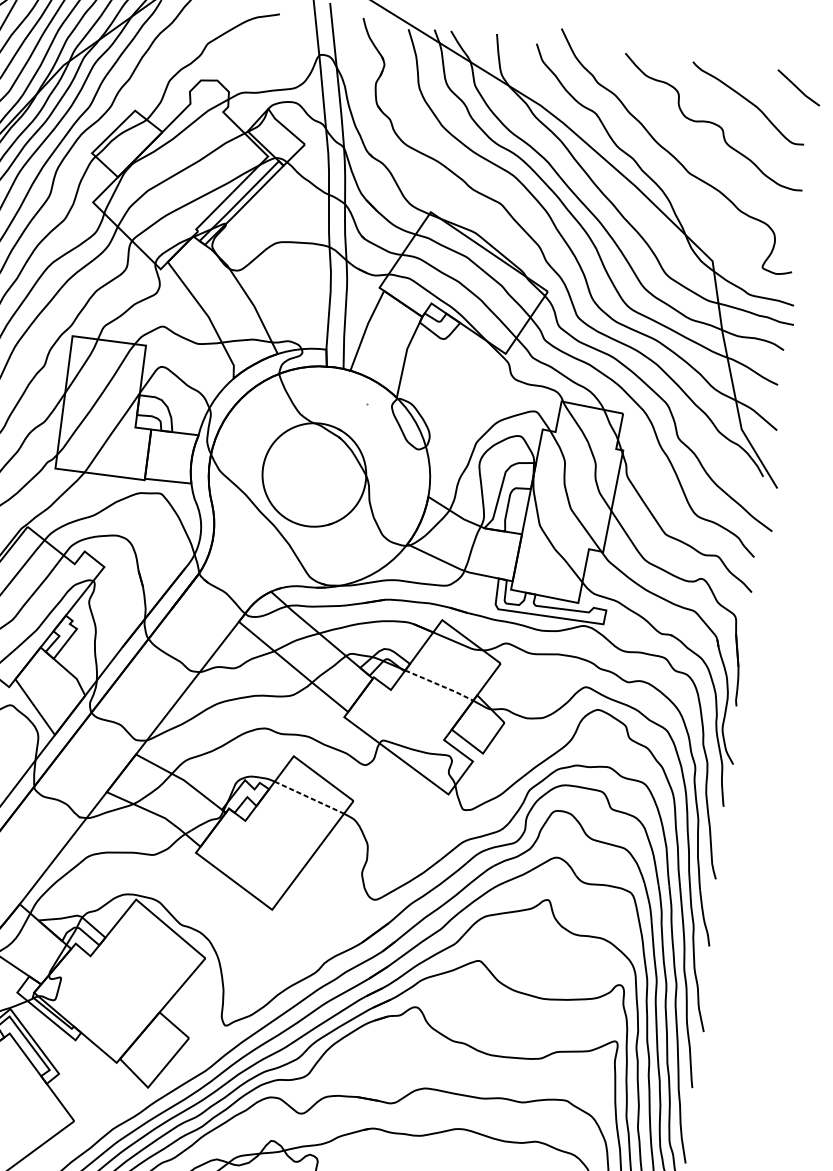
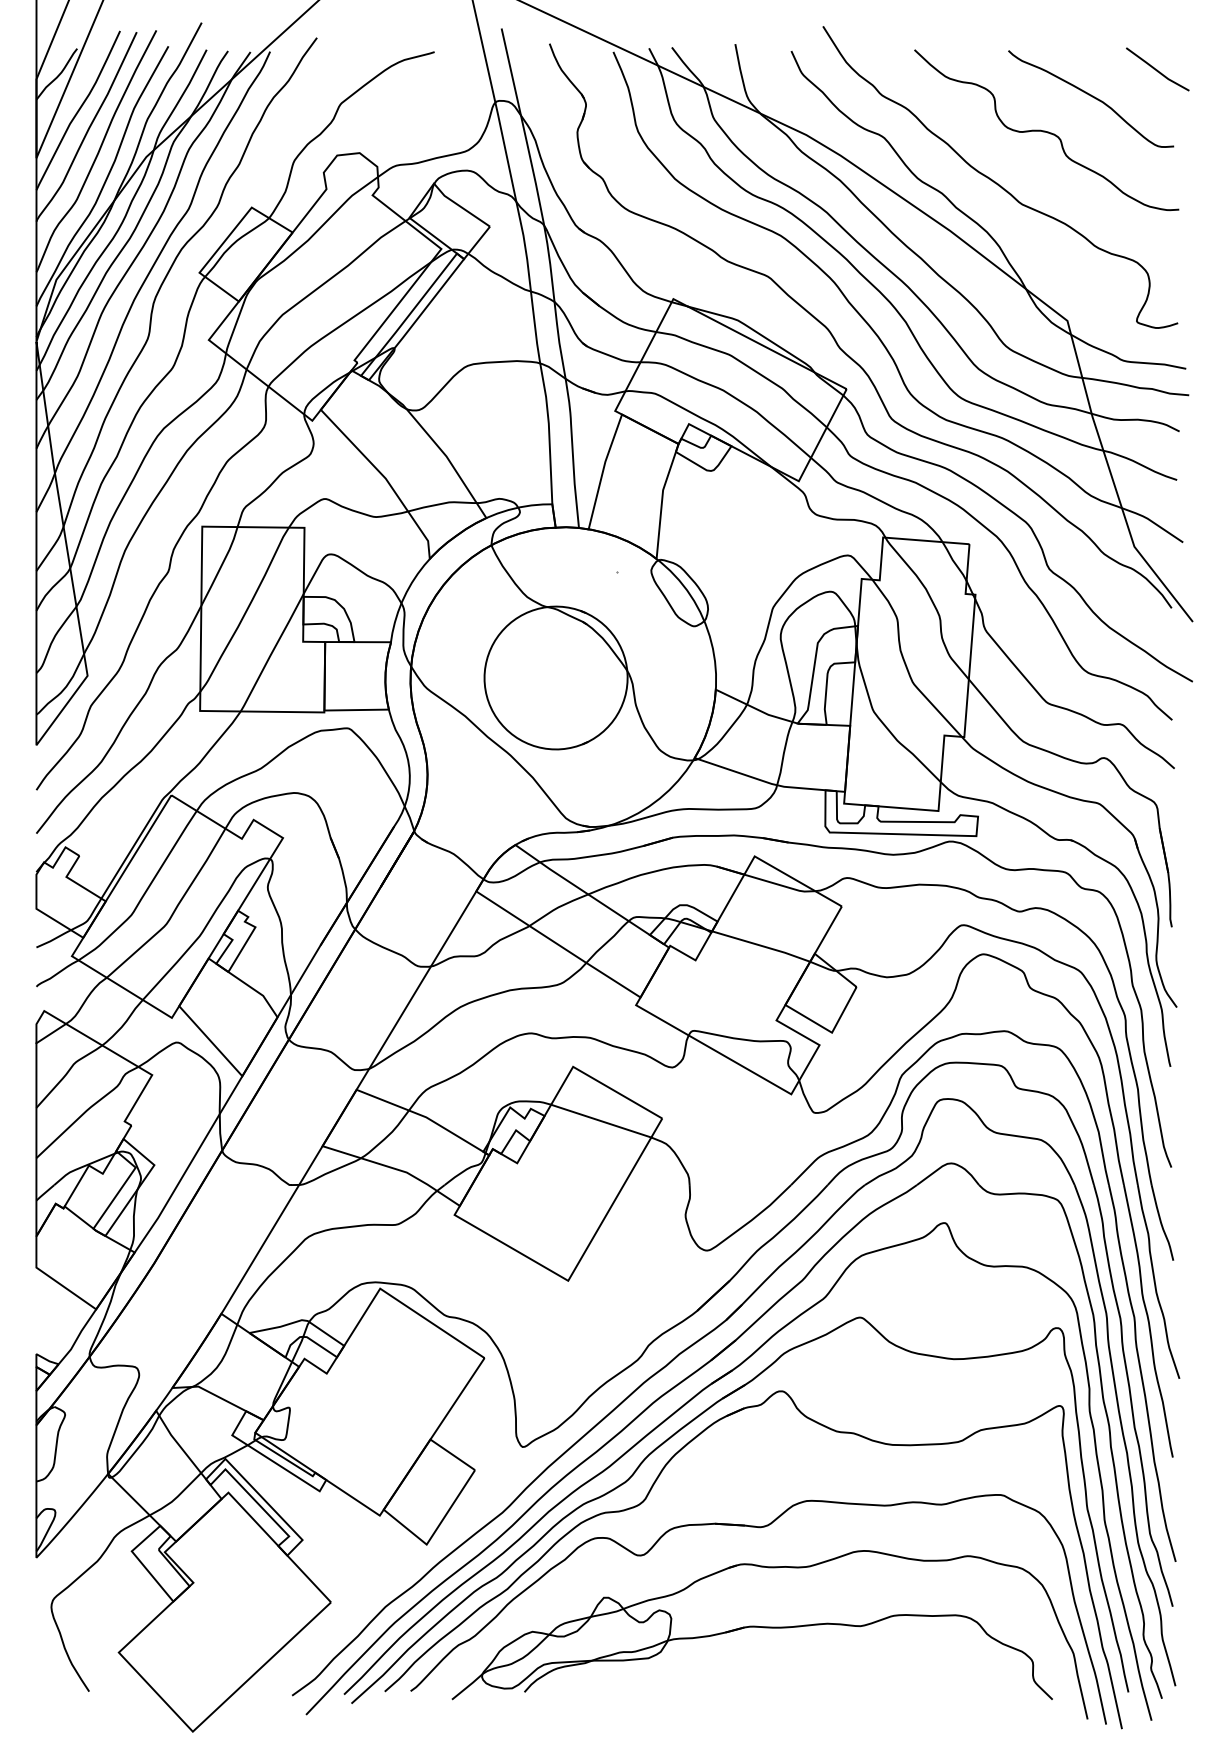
line: (440, 685) -> (762, 946), dashed -> solid
line: (309, 797) -> (601, 1121), dashed -> solid

